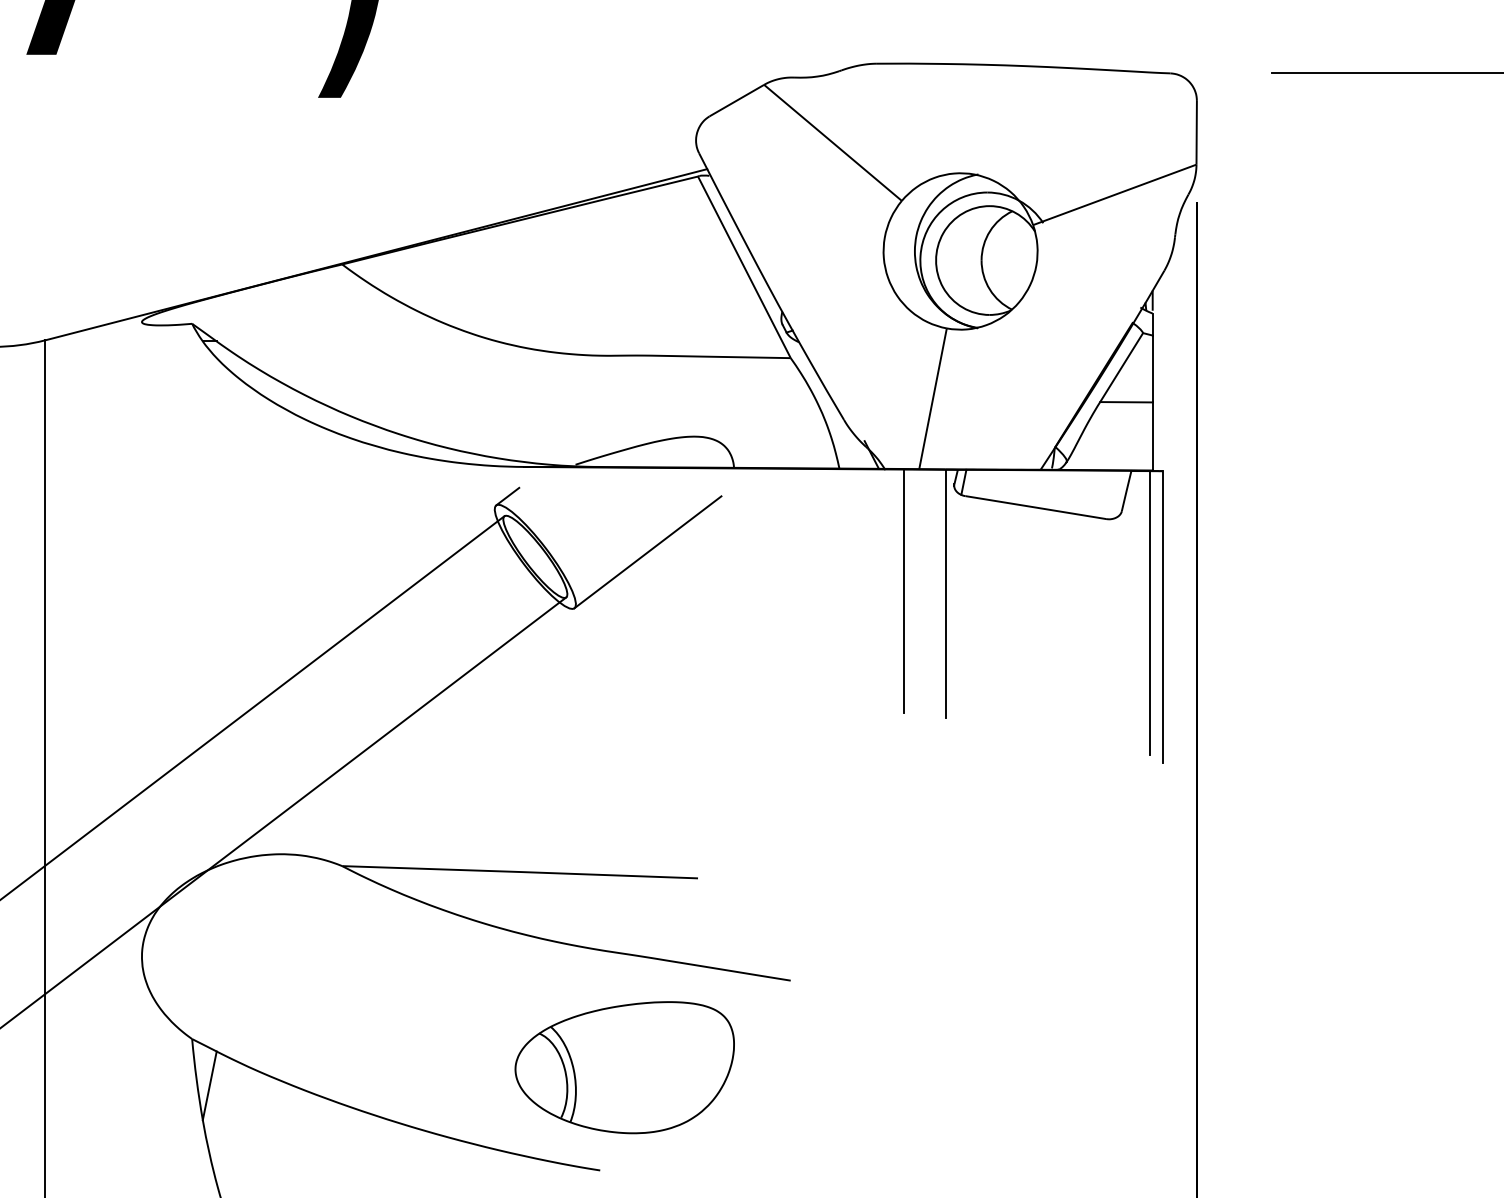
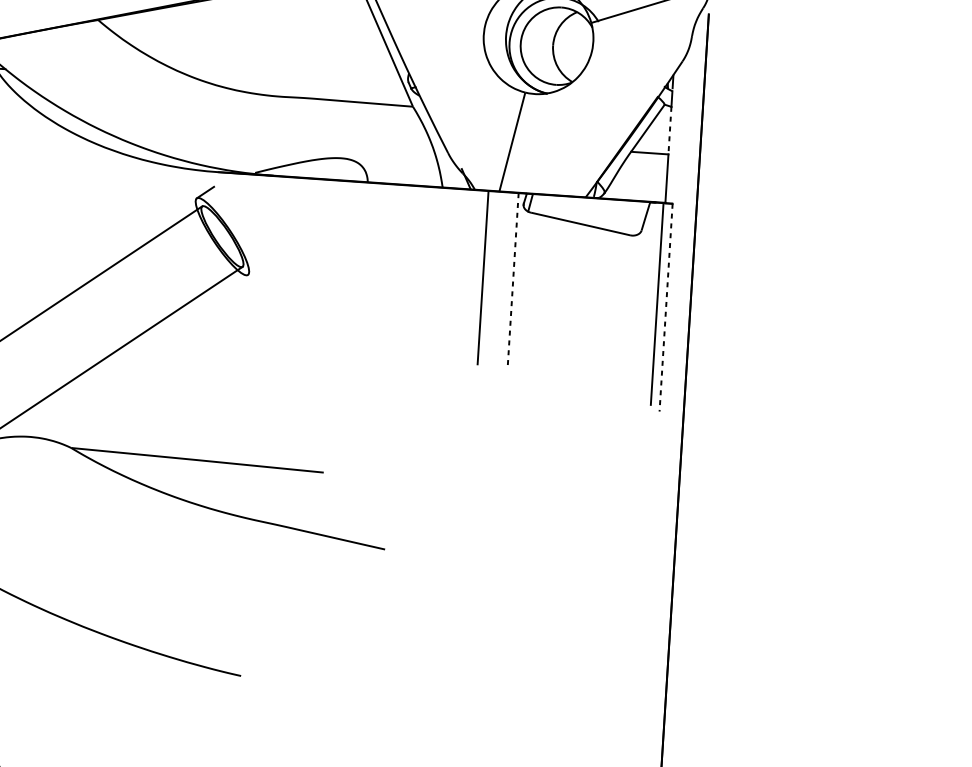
line: (1152, 369) -> (669, 131), solid -> dashed
line: (647, 552) -> (302, 238), removed
line: (946, 593) -> (513, 281), solid -> dashed
line: (1162, 617) -> (665, 307), solid -> dashed
part: (624, 1067) -> (262, 603), removed

